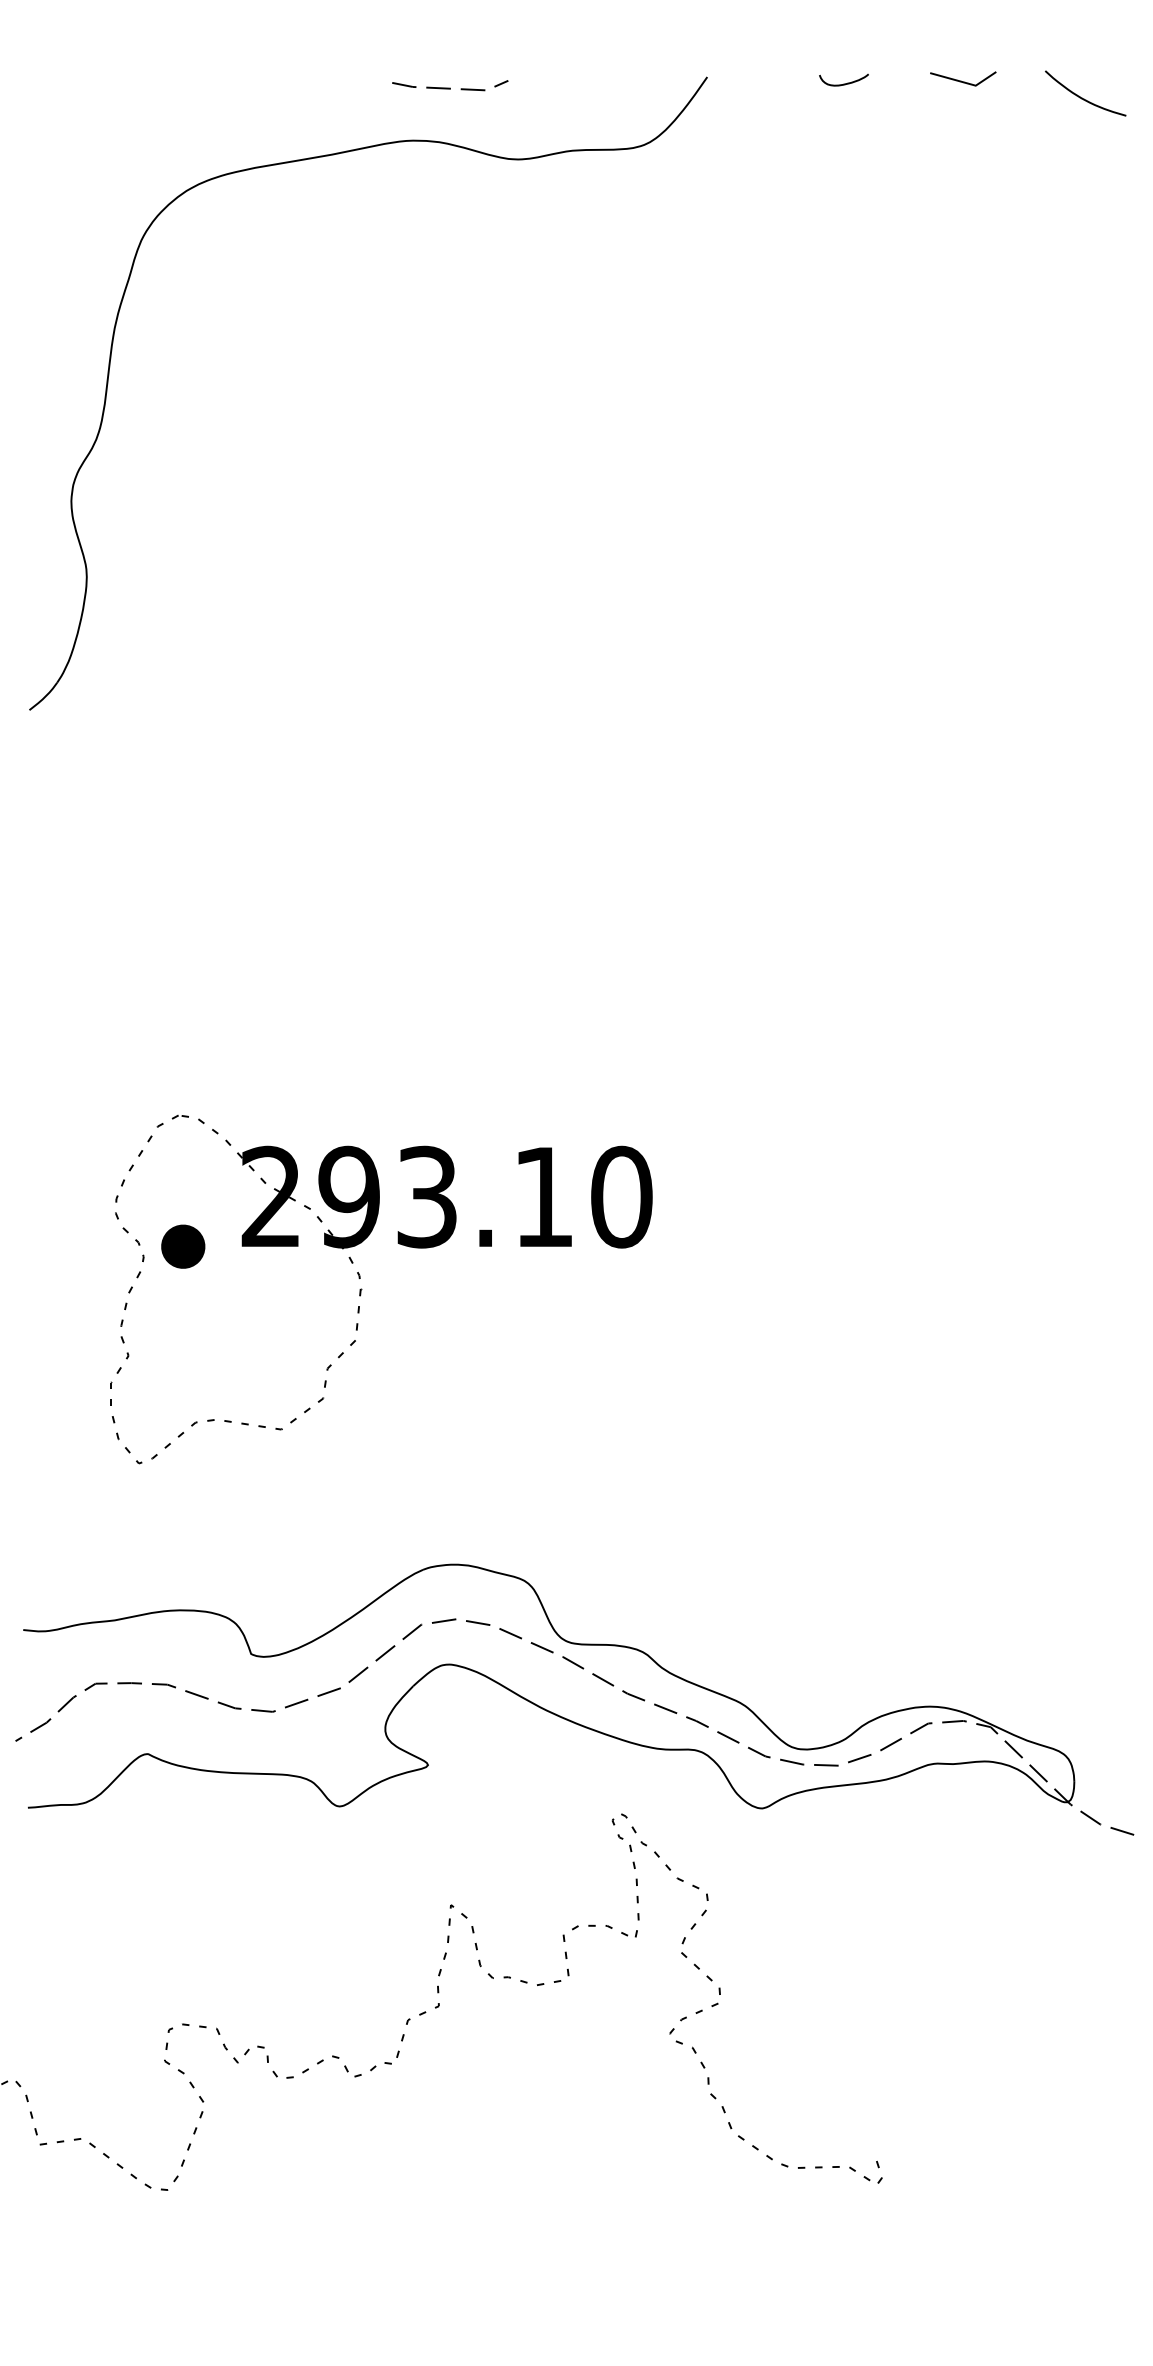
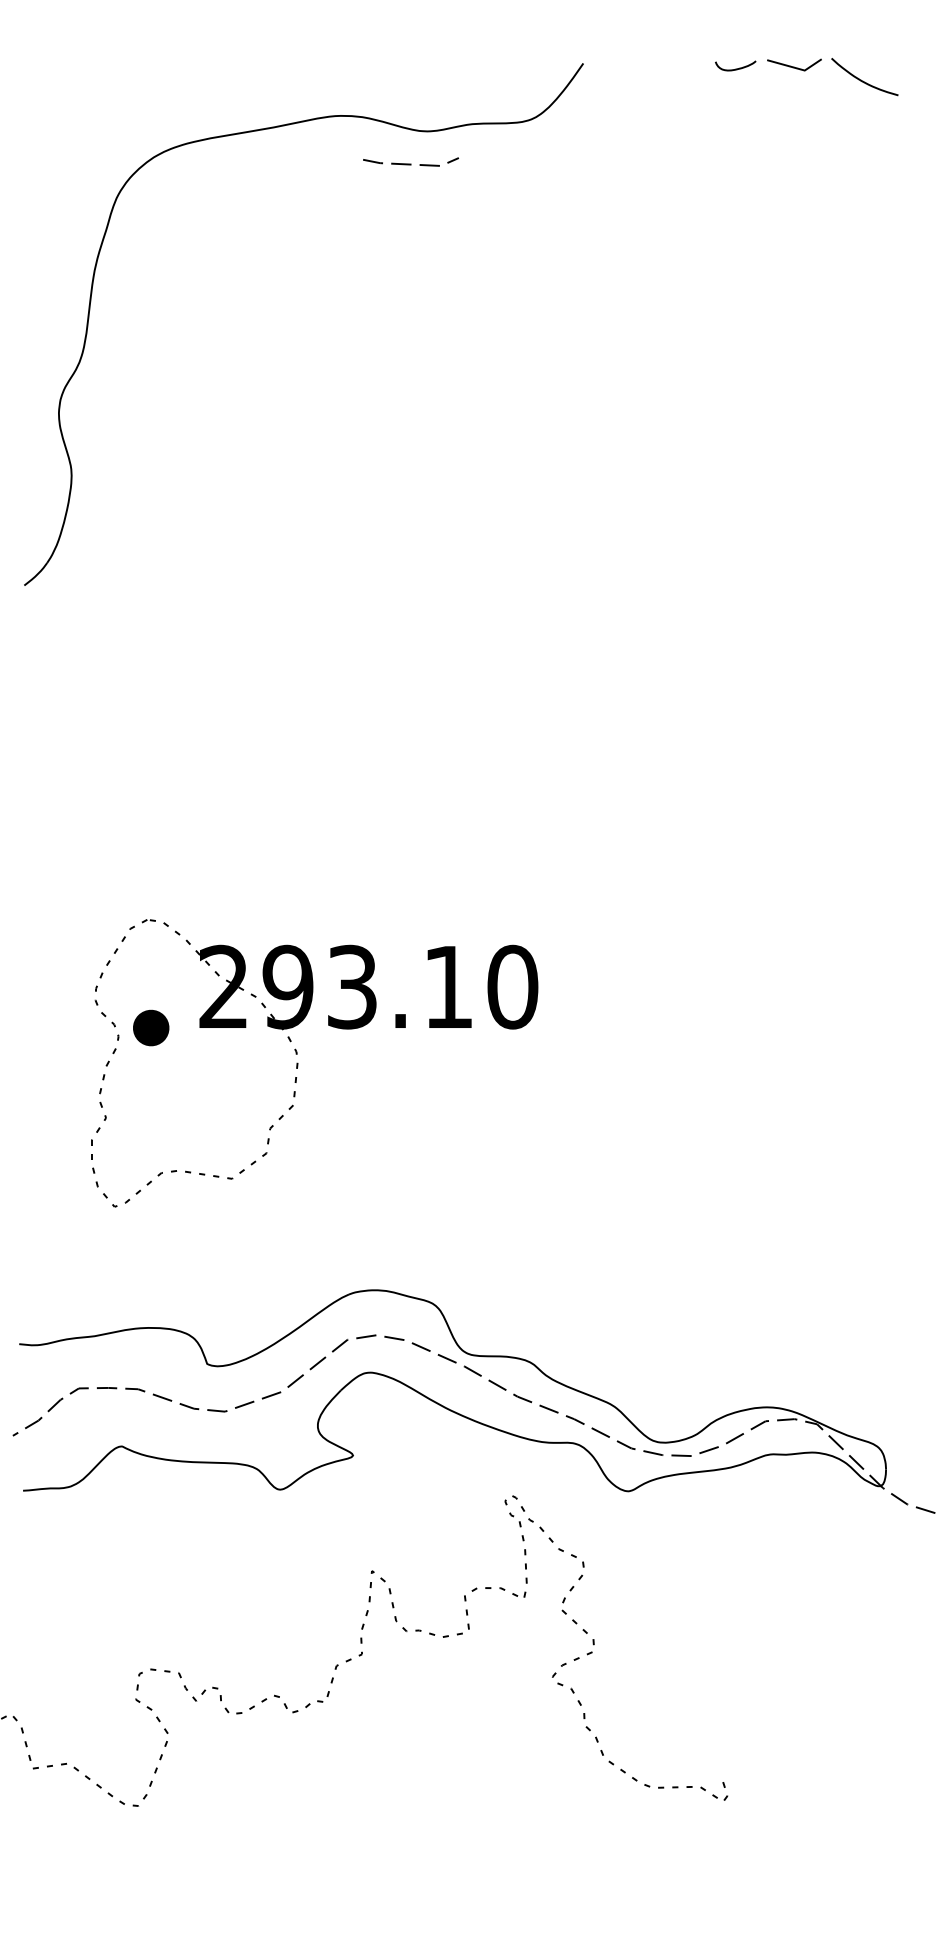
curve: (843, 83) -> (735, 68), moved
line: (450, 87) -> (411, 163), moved
curve: (1082, 97) -> (862, 80), moved

